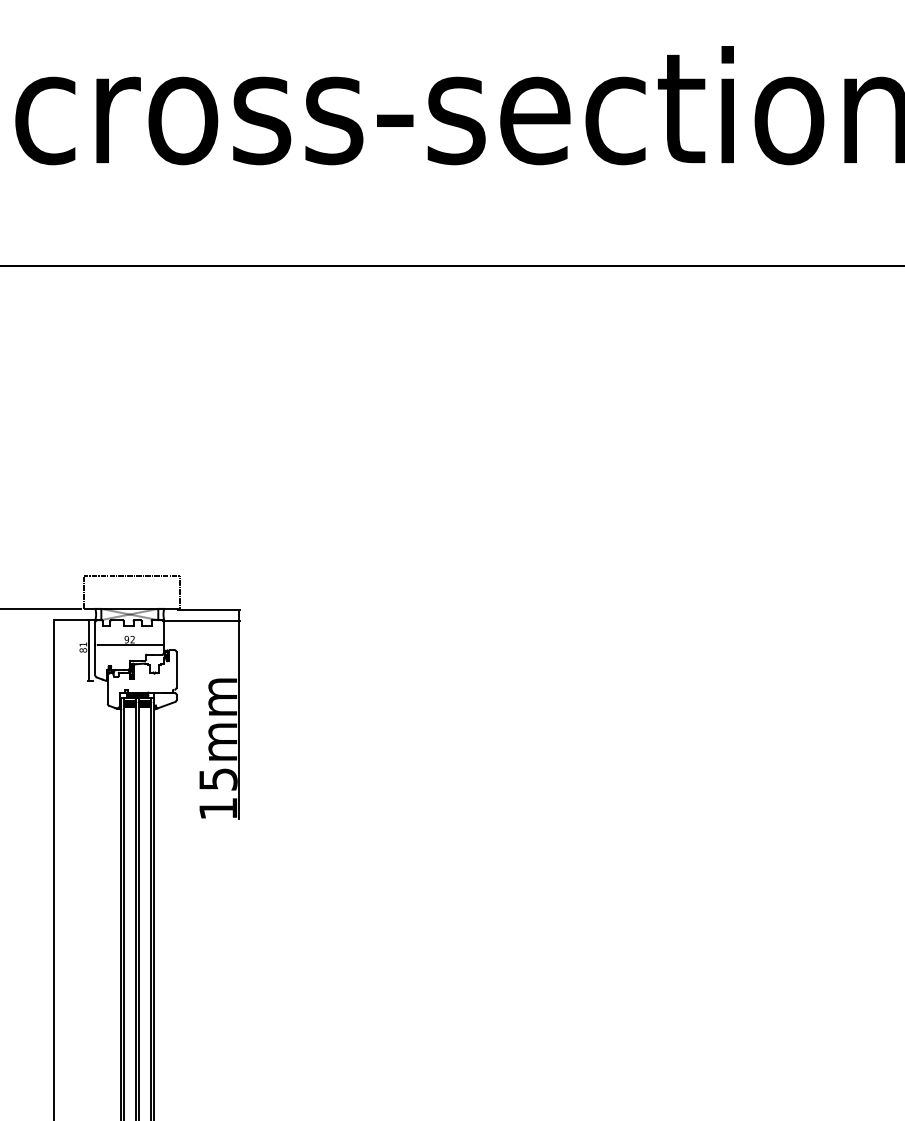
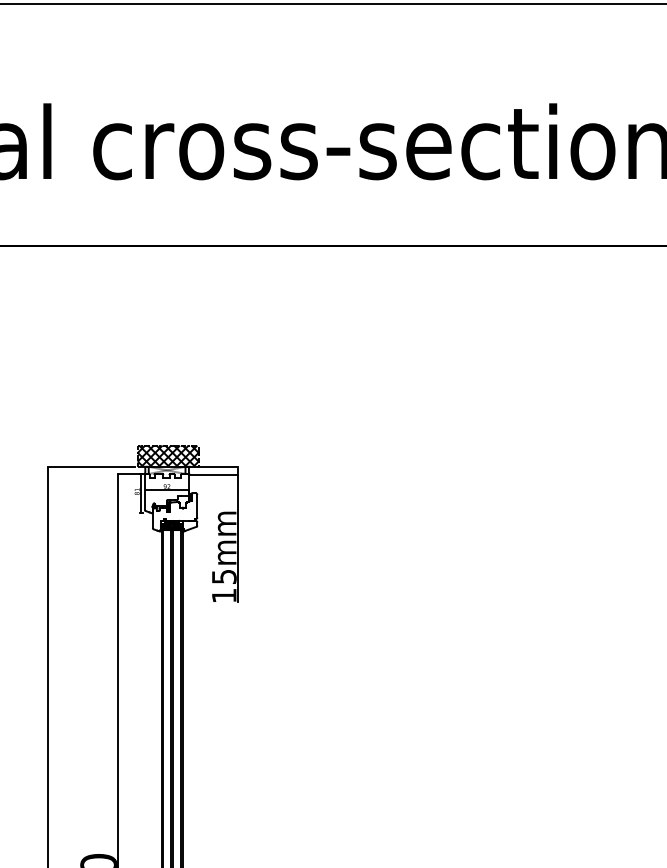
hatch: (131, 591) -> (168, 455), added

